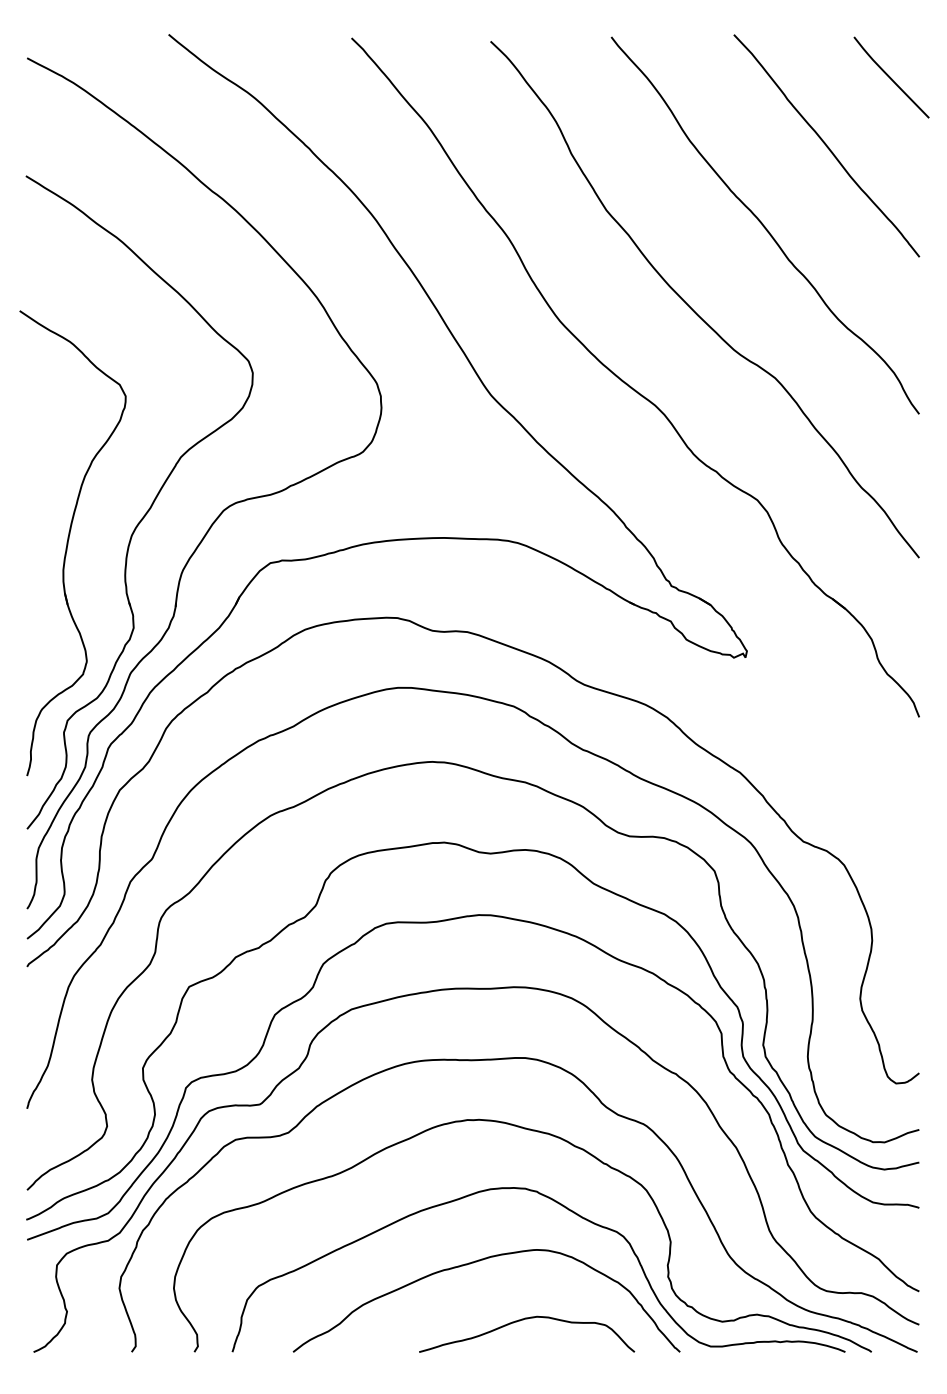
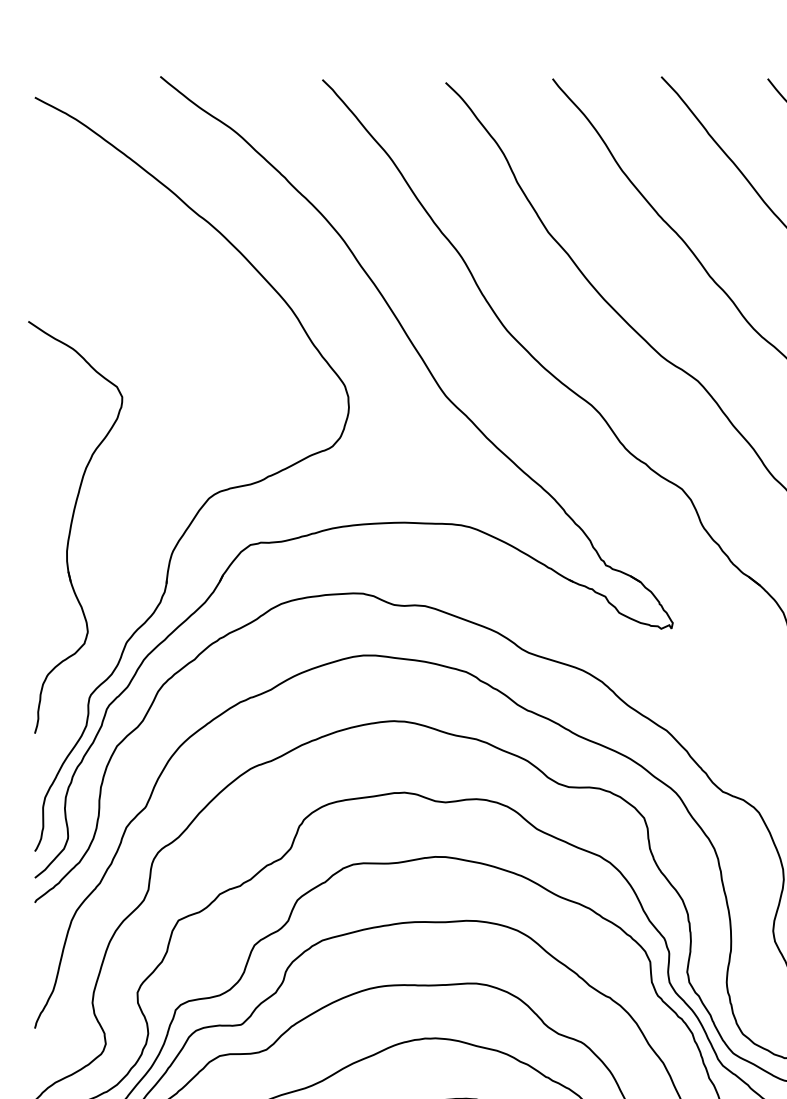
part: (148, 508) -> (142, 496), removed

